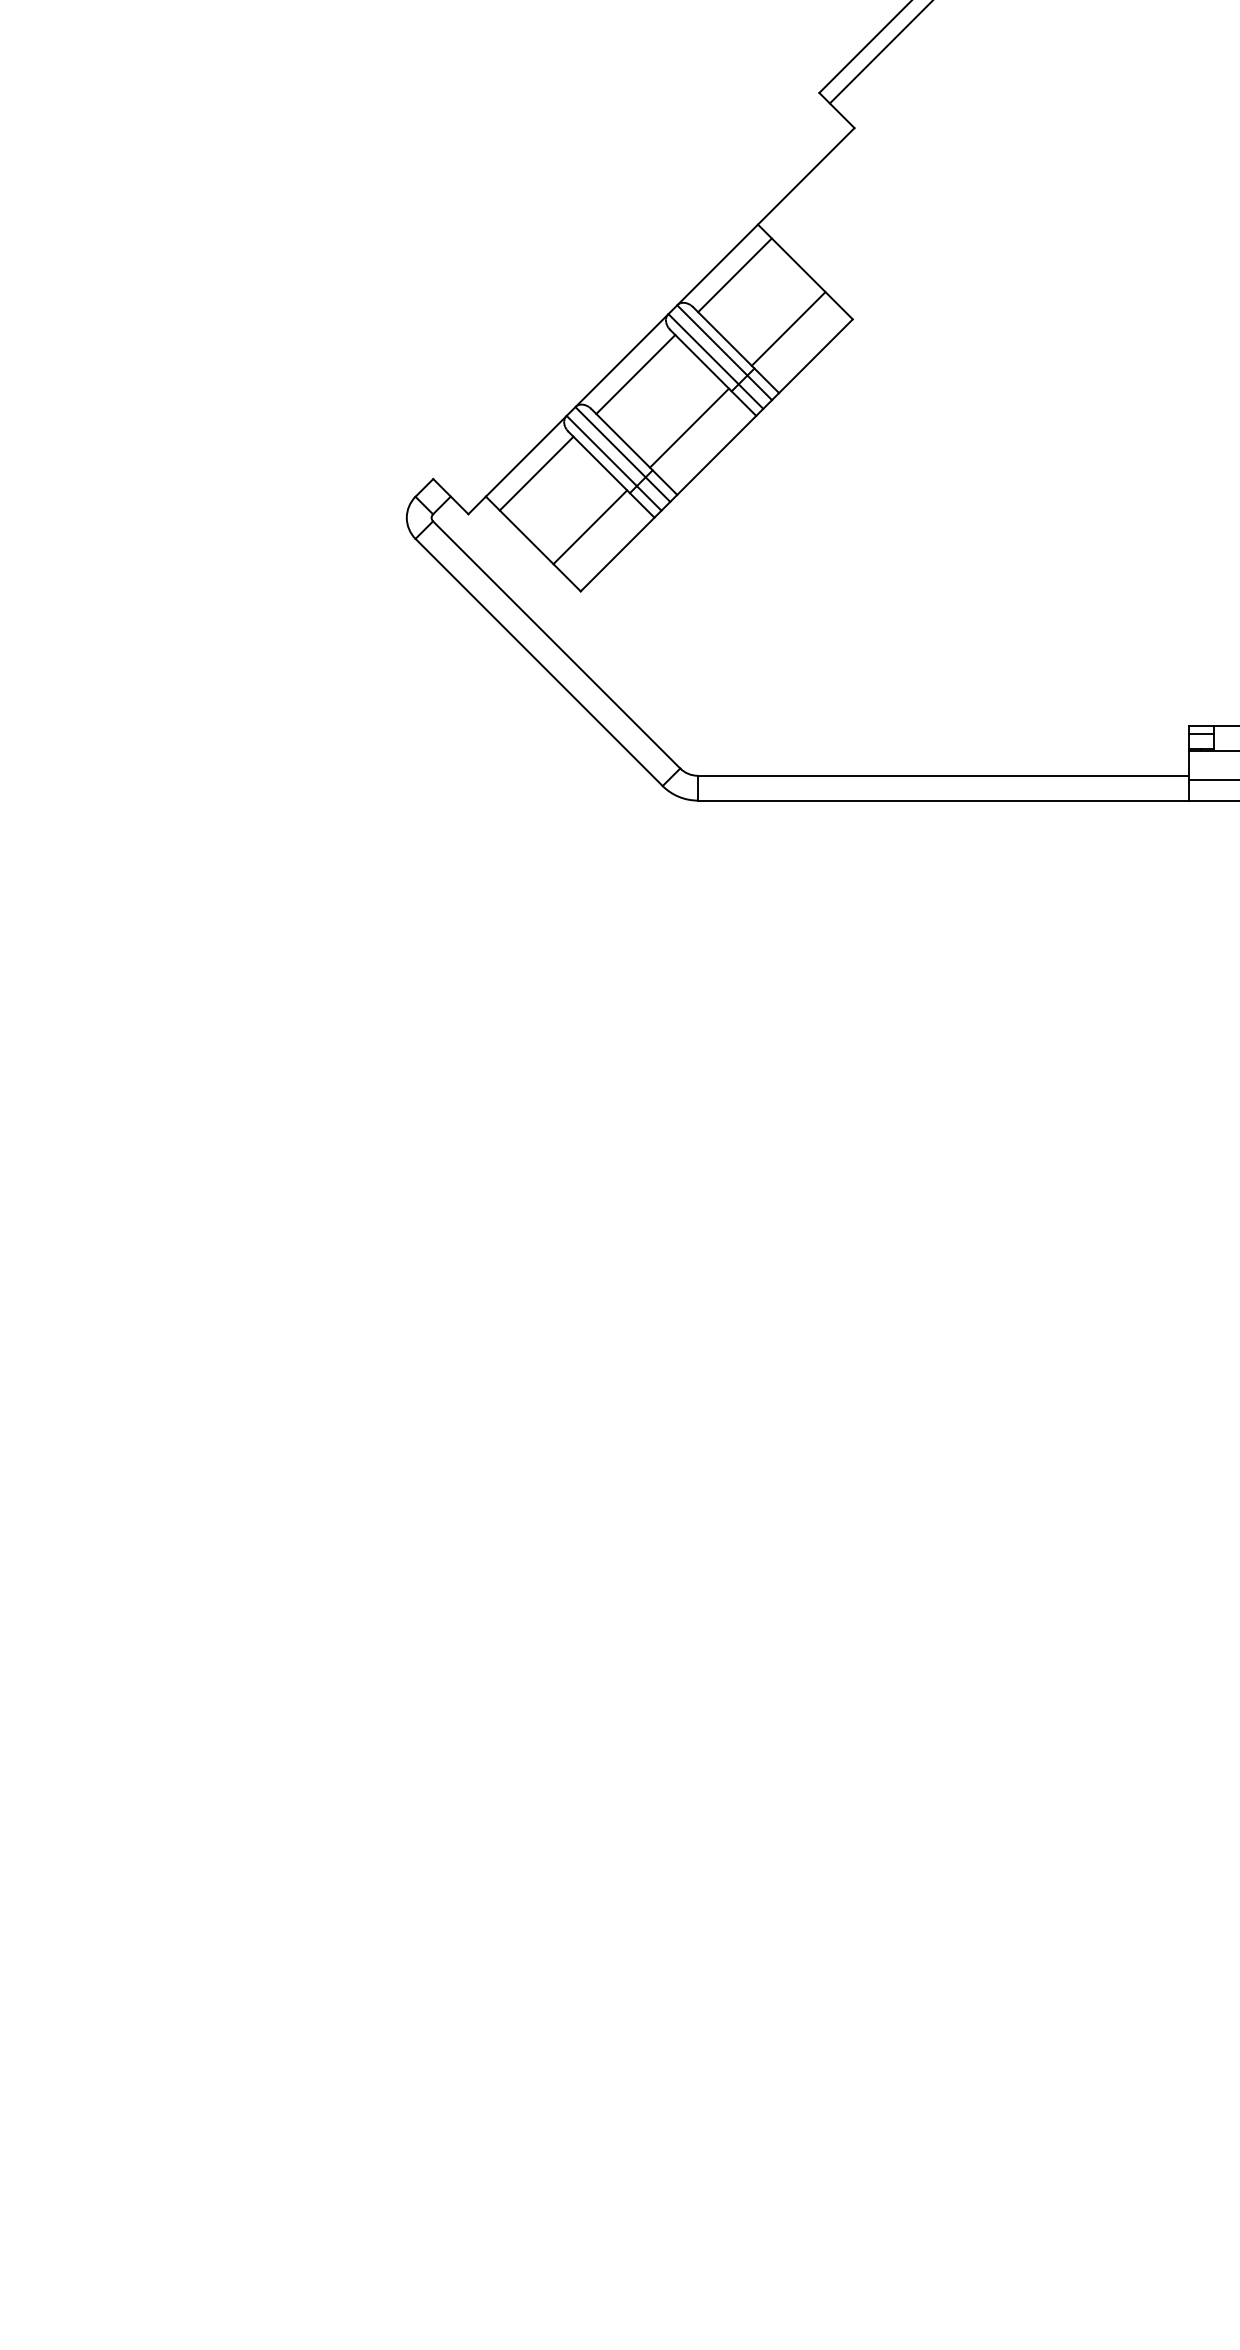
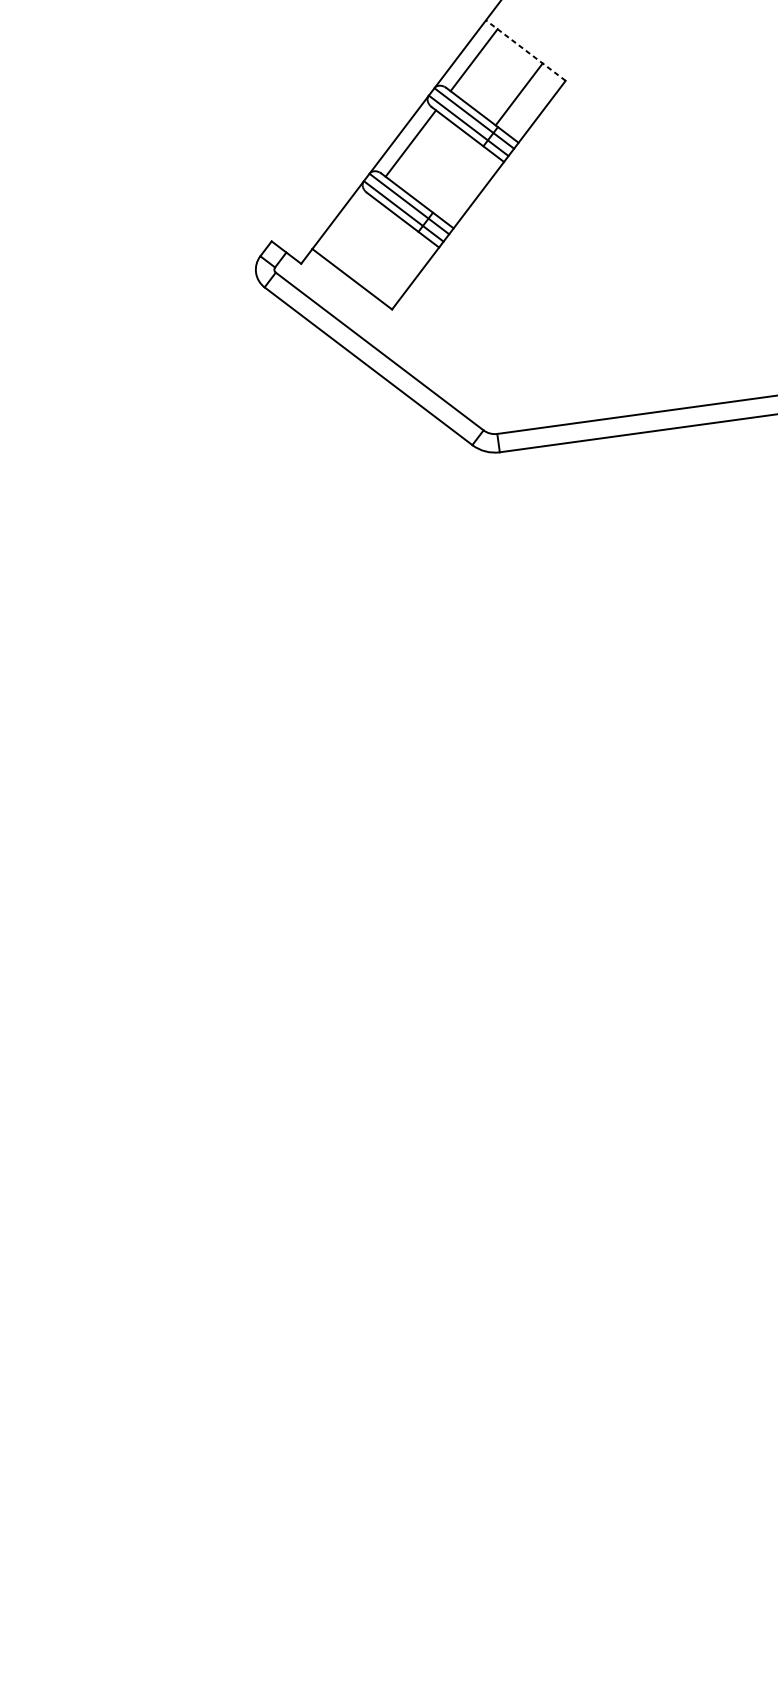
line: (805, 271) -> (525, 50), solid -> dashed
line: (689, 427) -> (455, 177), removed
line: (536, 473) -> (347, 226), removed
line: (590, 527) -> (392, 261), removed

